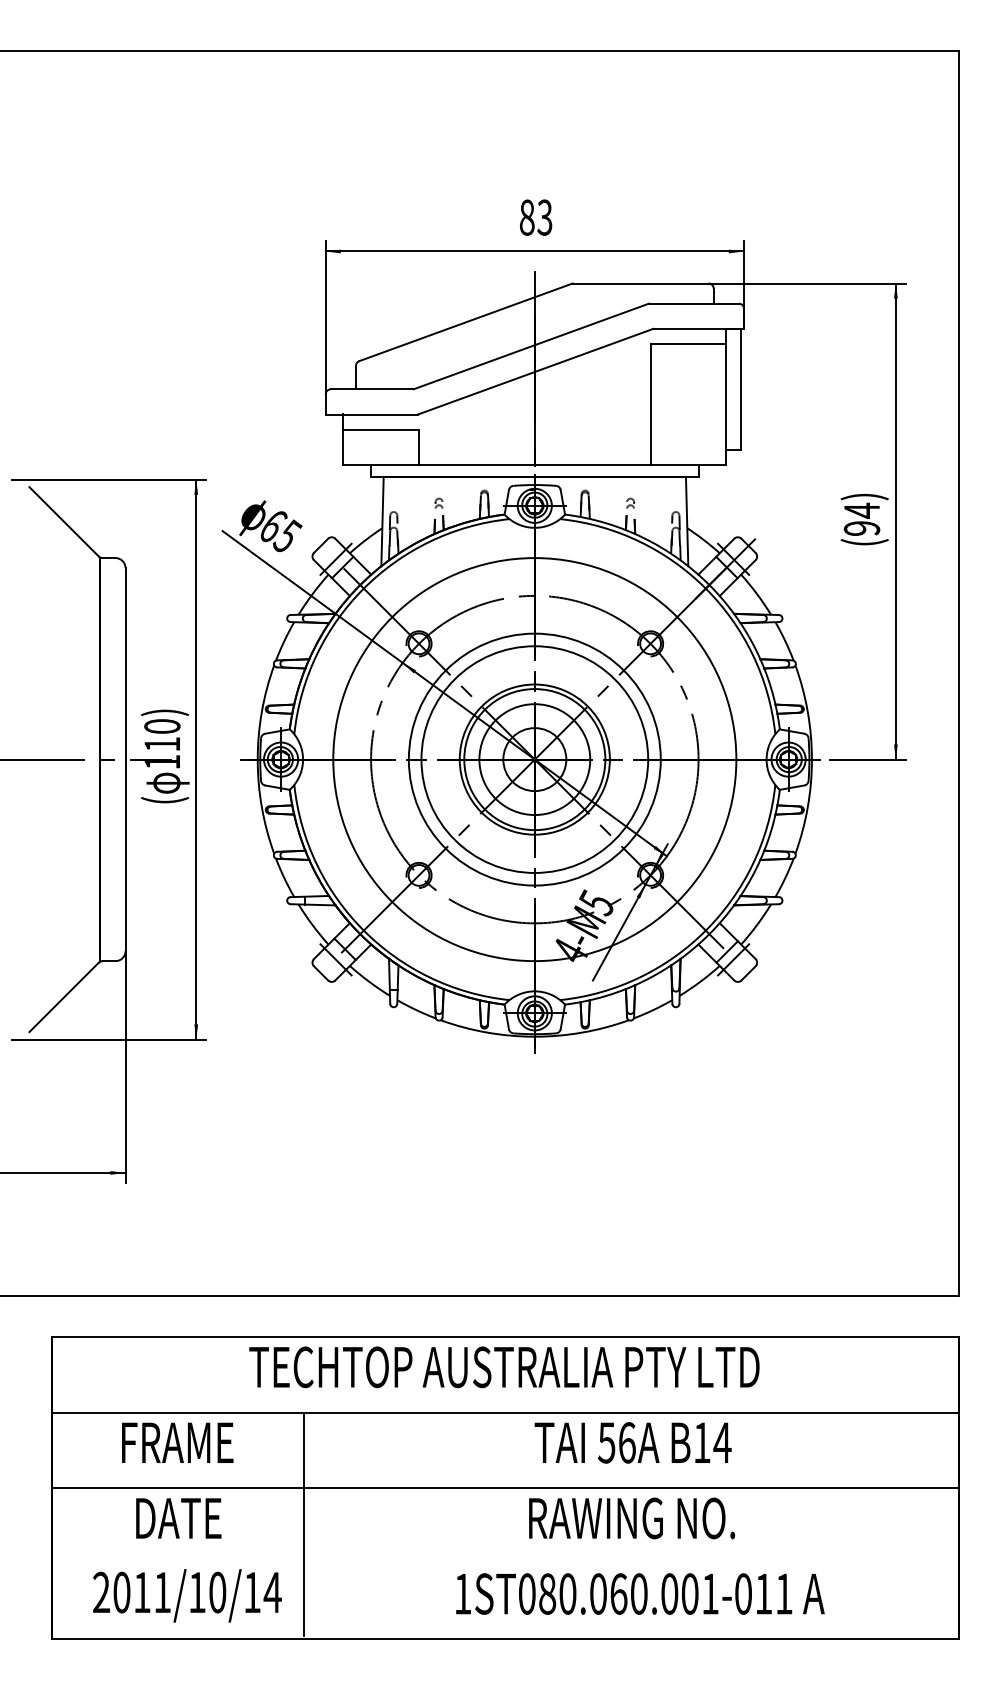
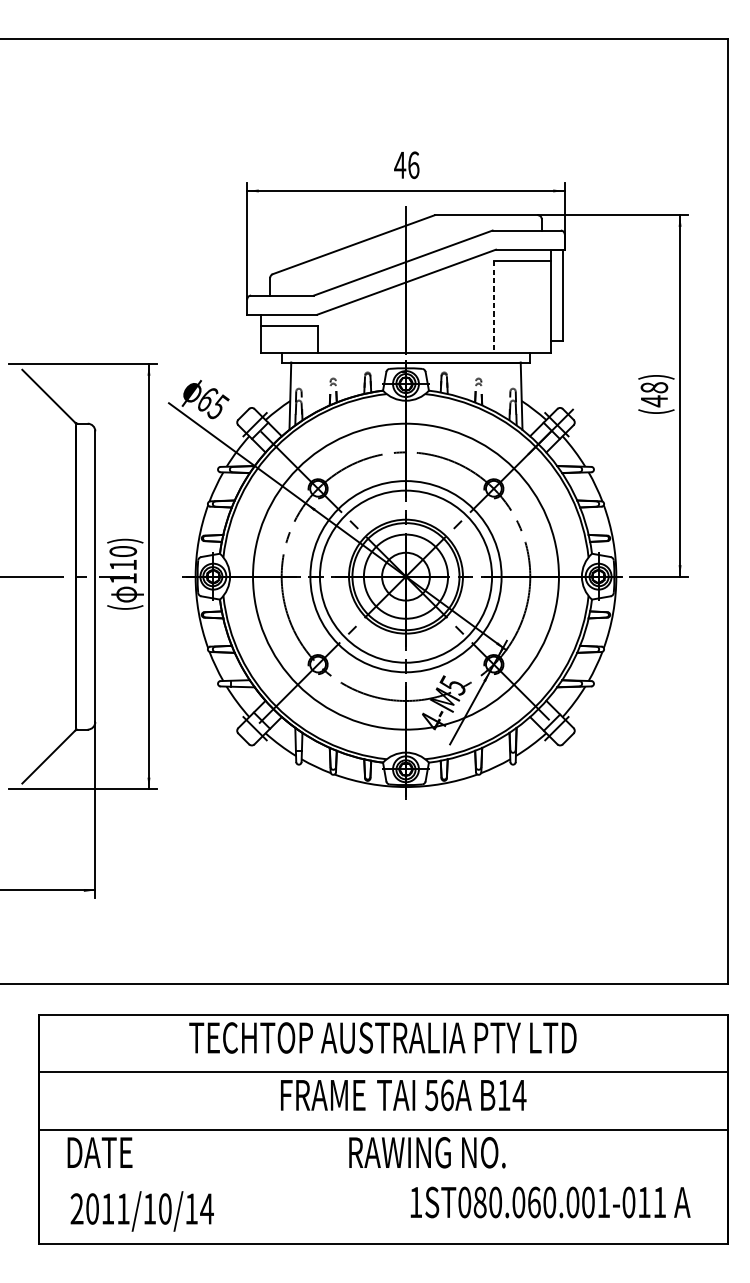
text: (535, 217) -> (406, 165), 83 -> 46
line: (650, 404) -> (493, 307), solid -> dashed
text: (861, 519) -> (653, 394), (94) -> (48)
text: (177, 1442) -> (323, 1095), moved
text: (632, 1442) -> (451, 1095), moved
text: (178, 1518) -> (99, 1152), moved
text: (632, 1518) -> (427, 1152), moved
line: (303, 1524) -> (230, 1157), removed
text: (640, 1593) -> (550, 1202), moved

